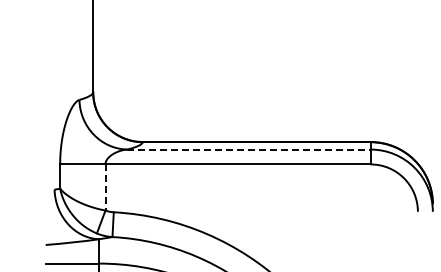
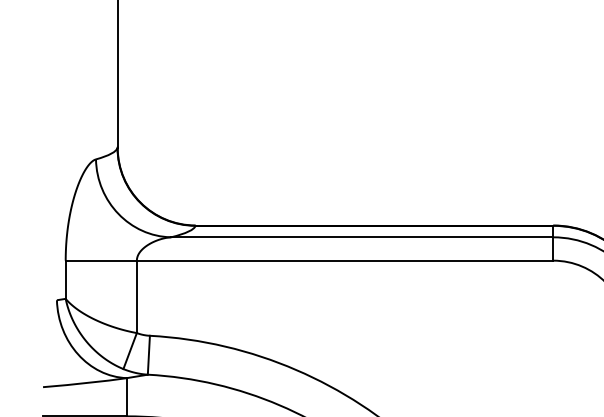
line: (249, 149) -> (362, 237), dashed -> solid
line: (105, 187) -> (136, 296), dashed -> solid

